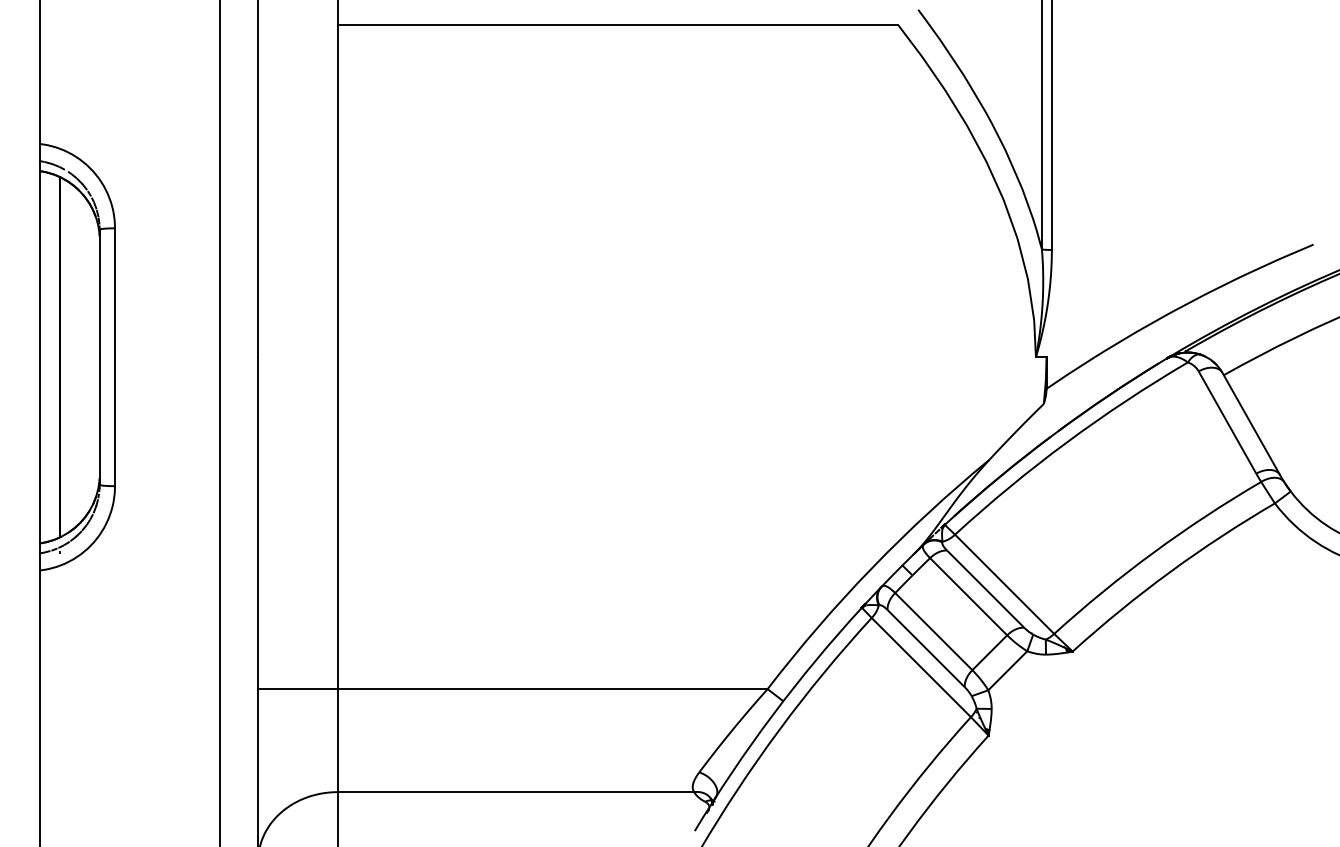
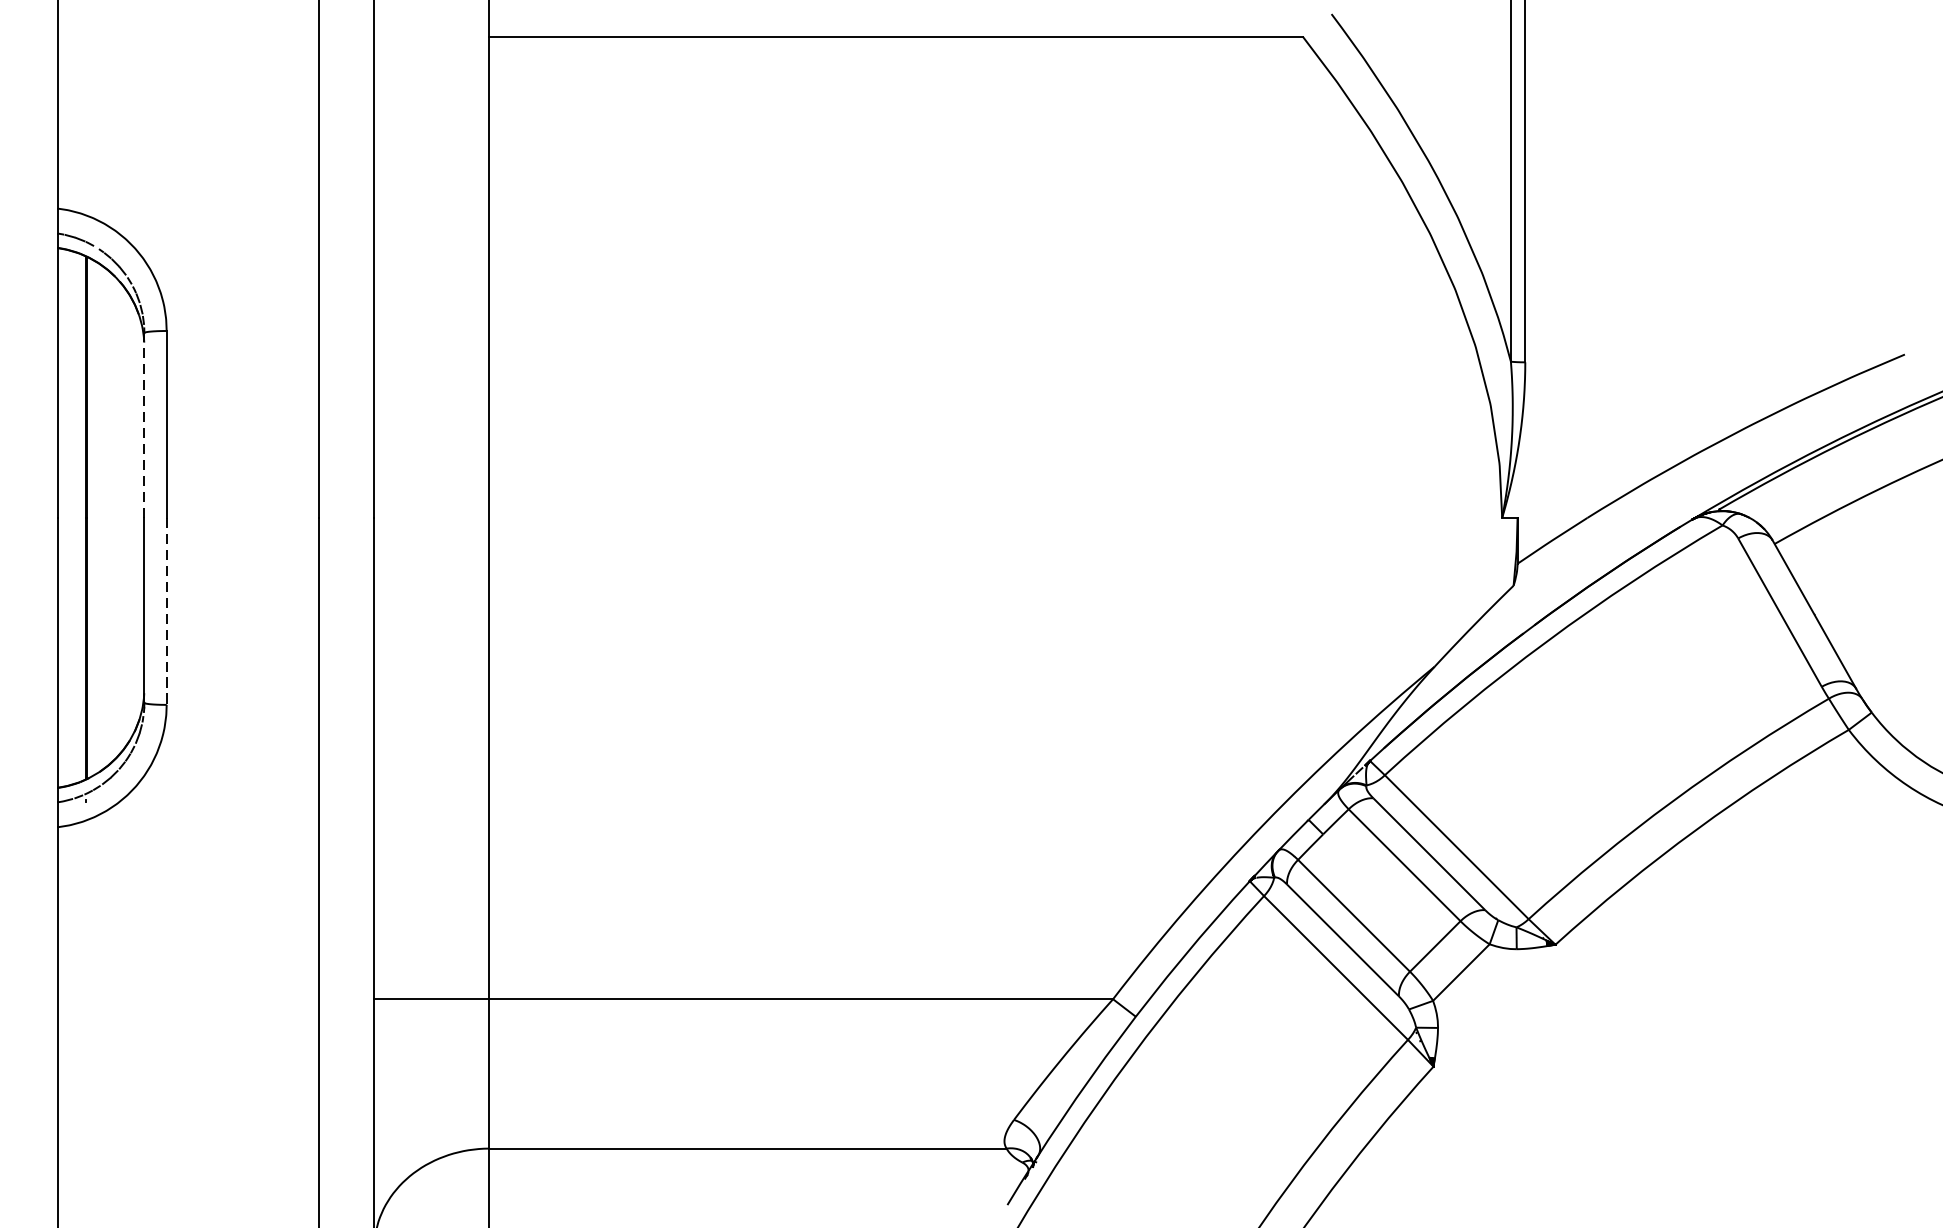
line: (99, 293) -> (144, 425), solid -> dashed
line: (115, 422) -> (167, 612), solid -> dashed

